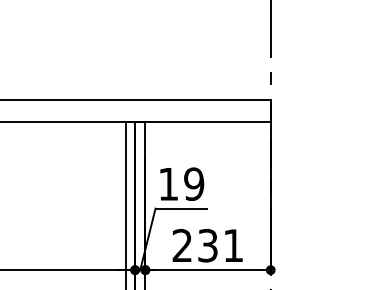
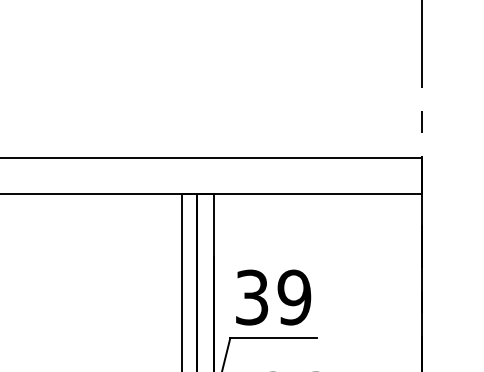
text: (168, 184) -> (251, 298), 19 -> 39

